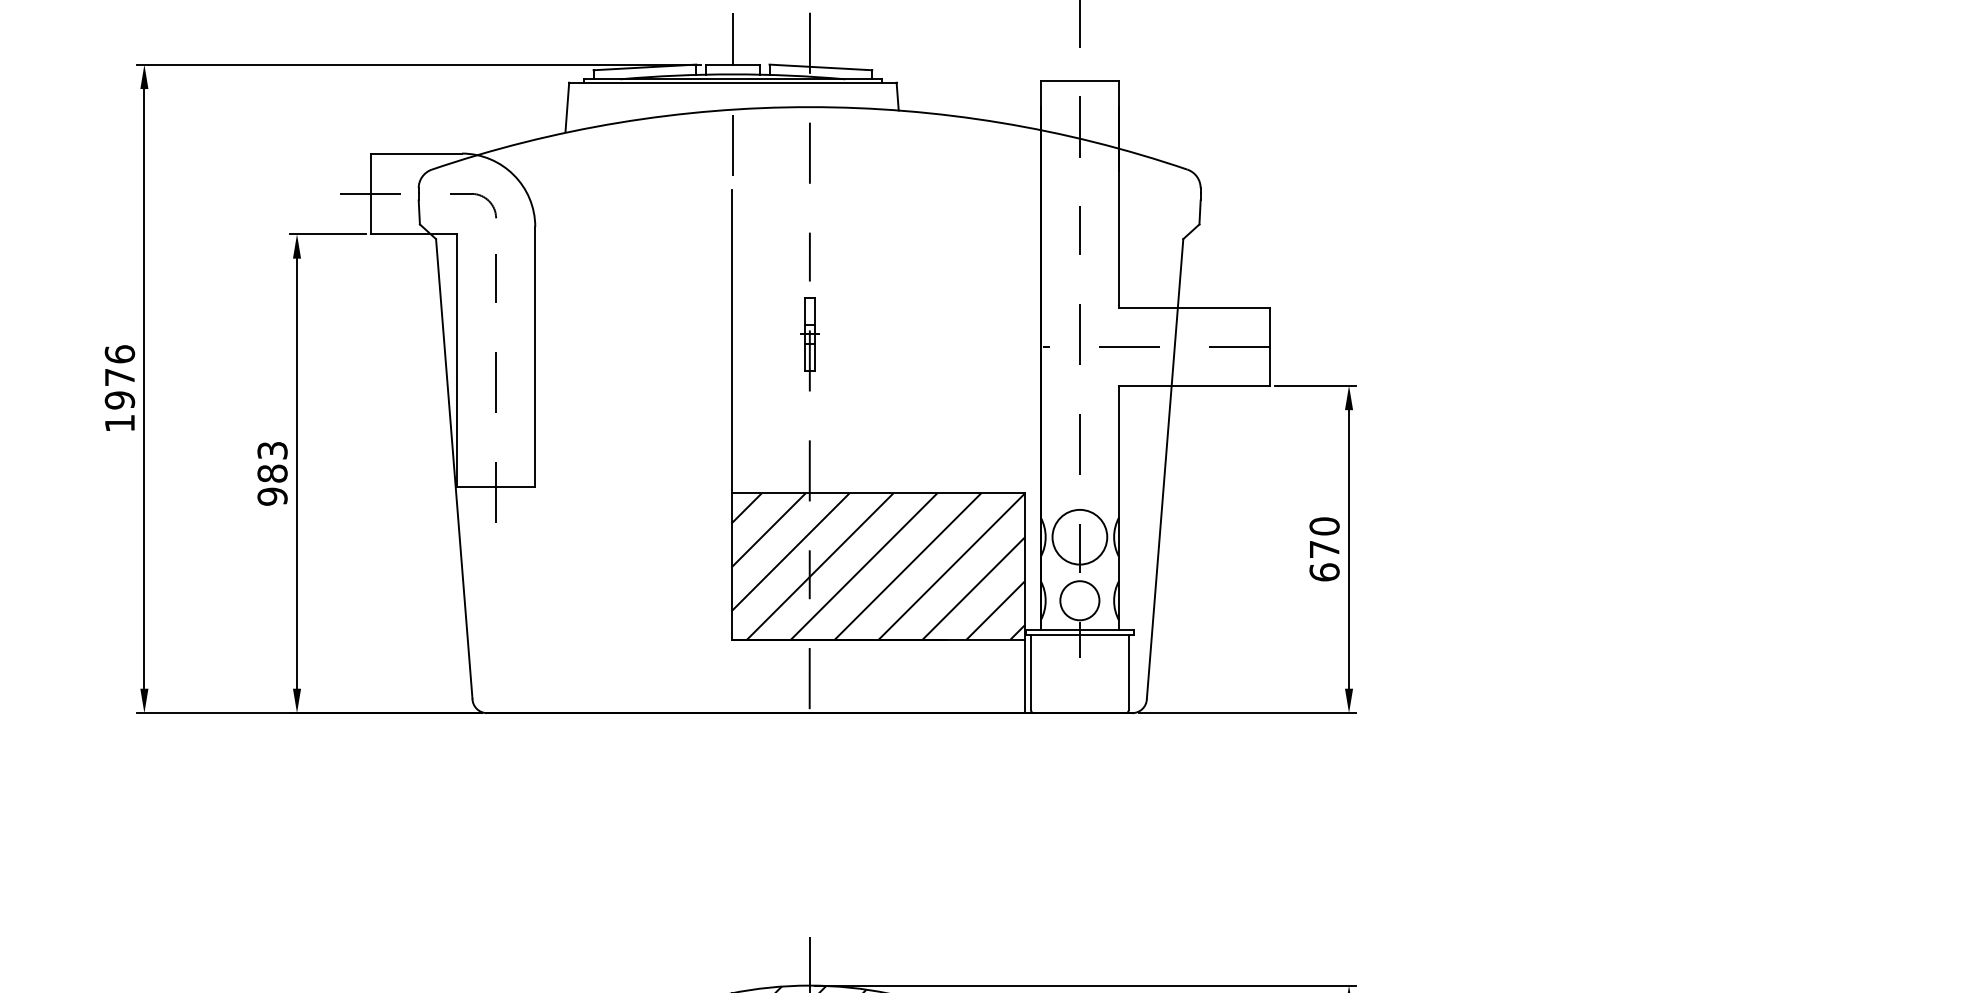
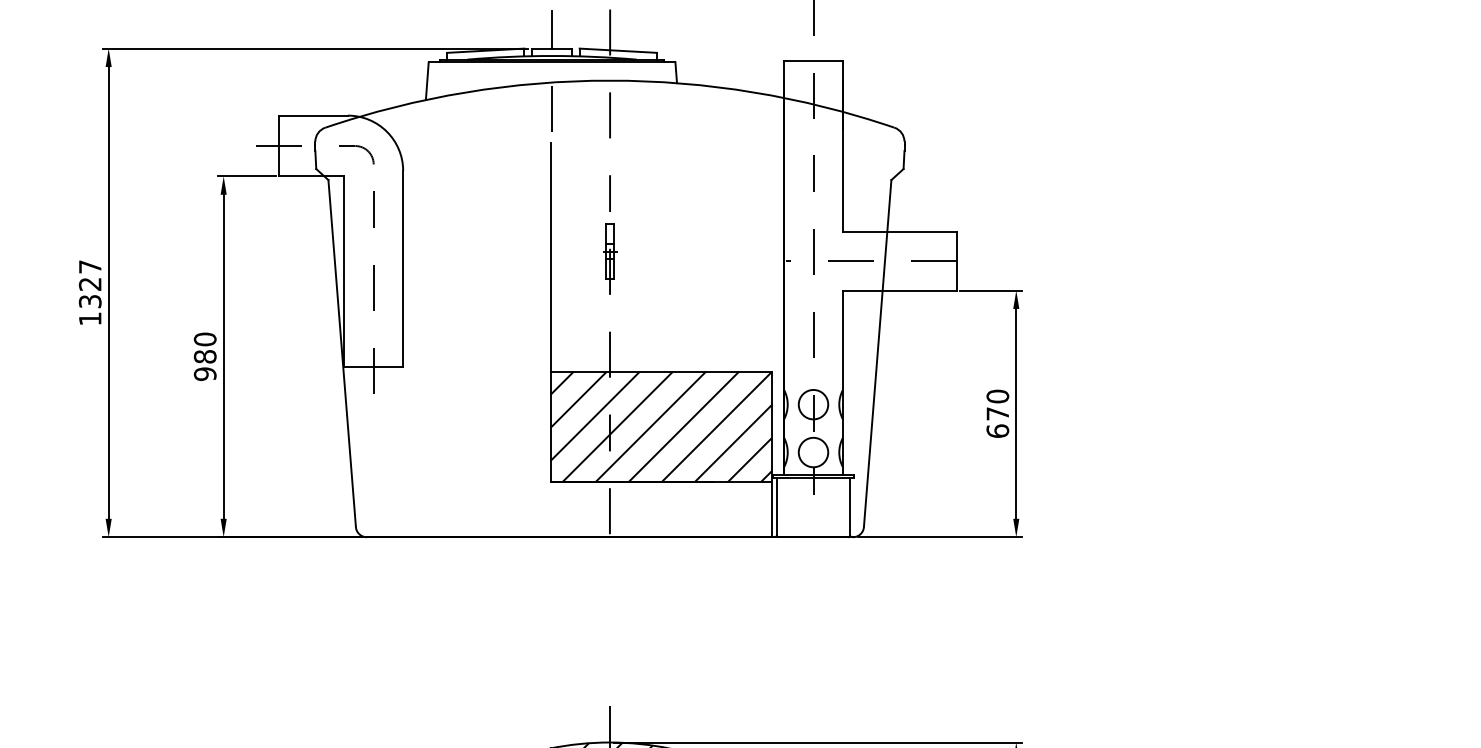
text: (118, 377) -> (89, 284), 1976 -> 1327
text: (272, 450) -> (205, 339), 983 -> 980
circle: (1079, 536) -> (813, 404), size x0.71

